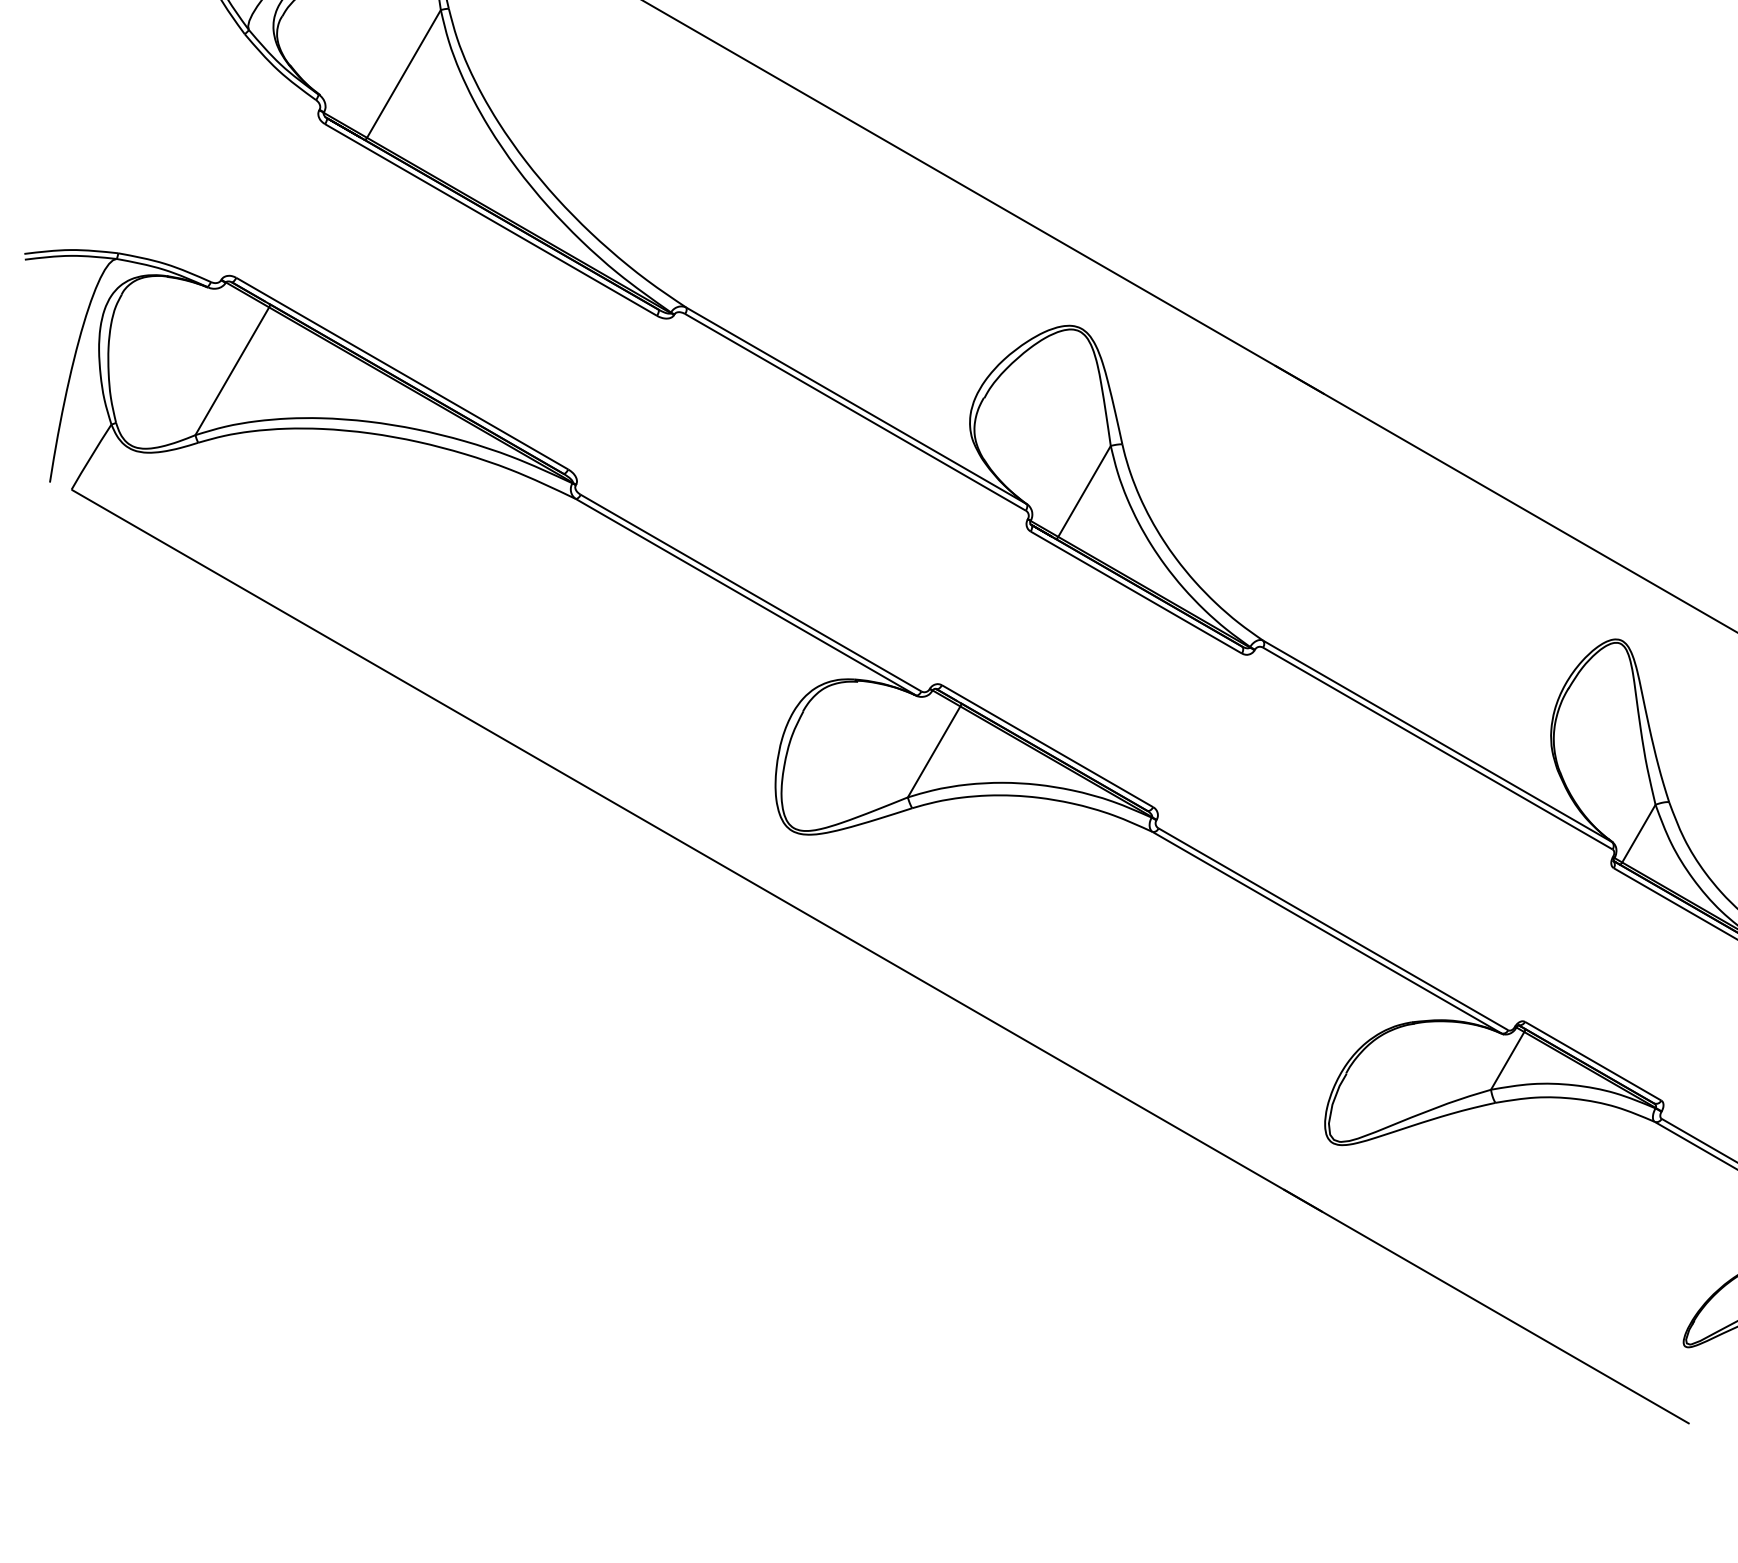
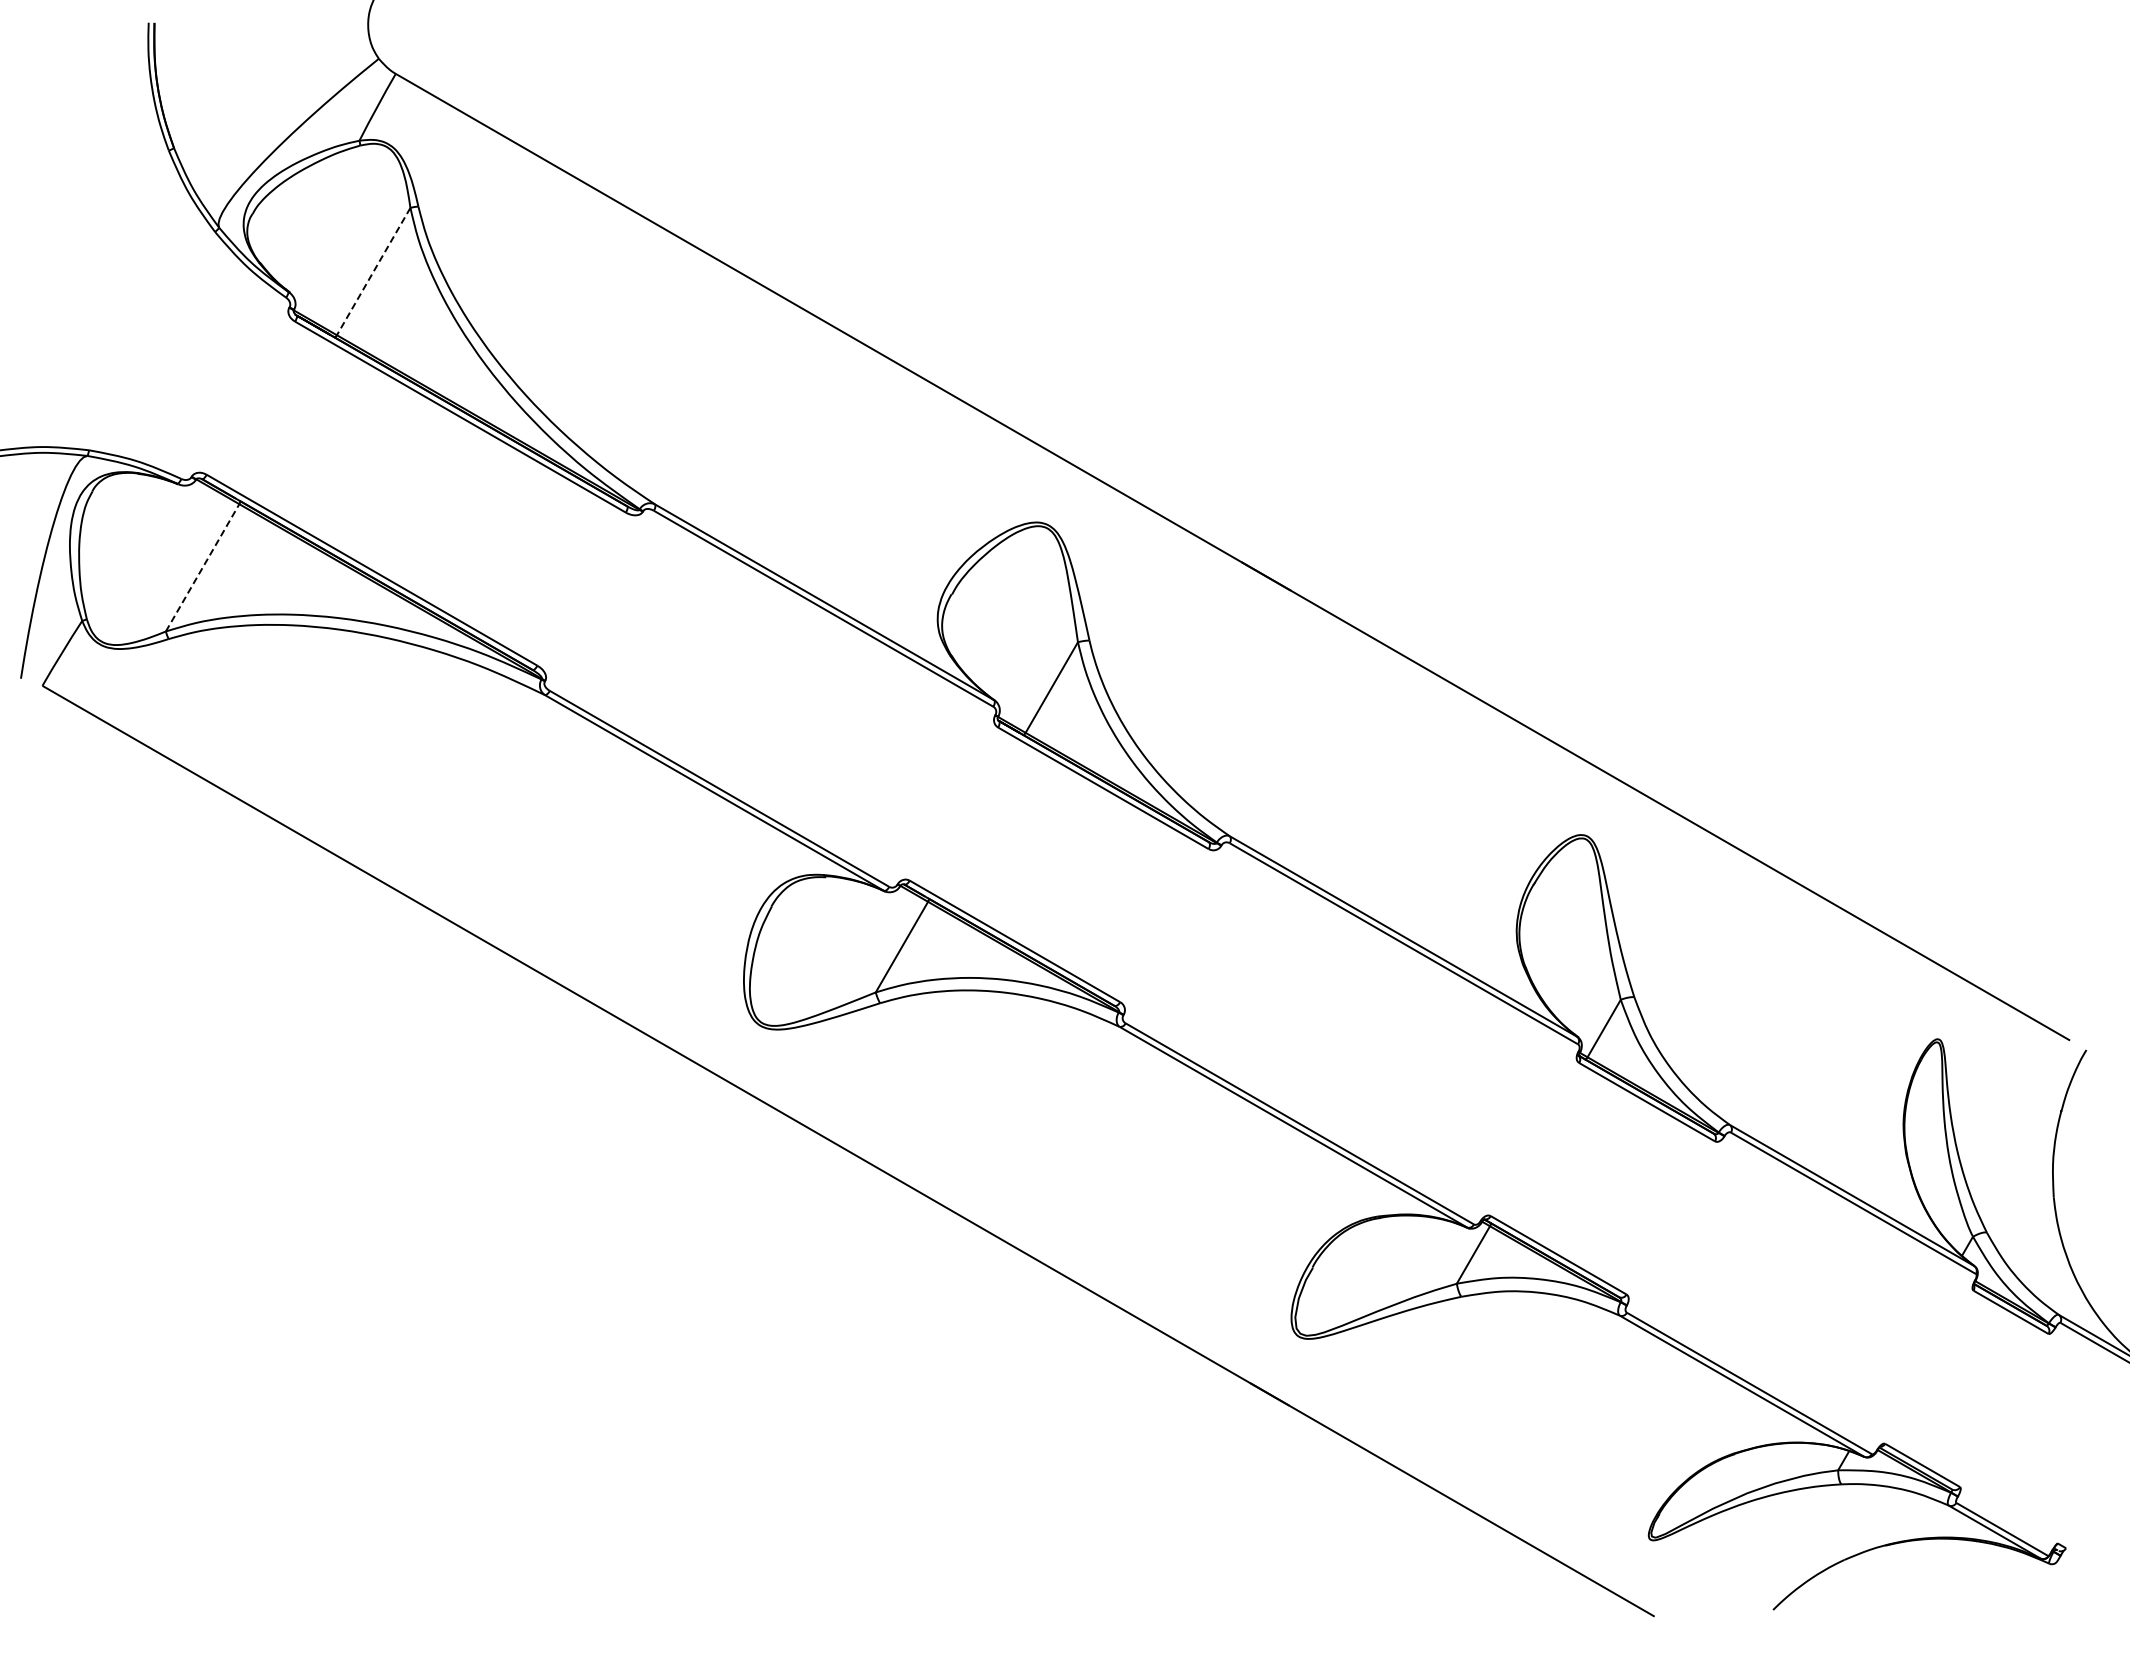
line: (403, 73) -> (373, 271), solid -> dashed
line: (232, 370) -> (202, 567), solid -> dashed

